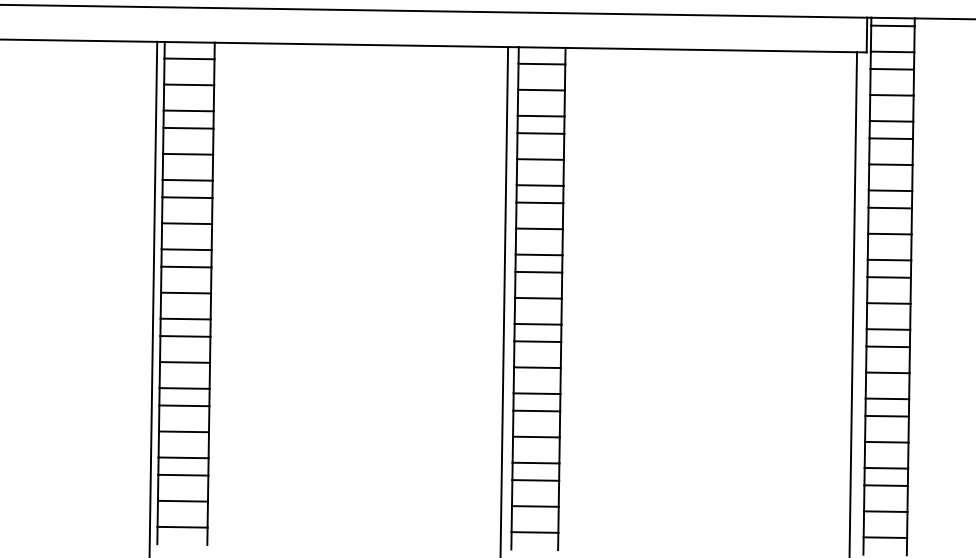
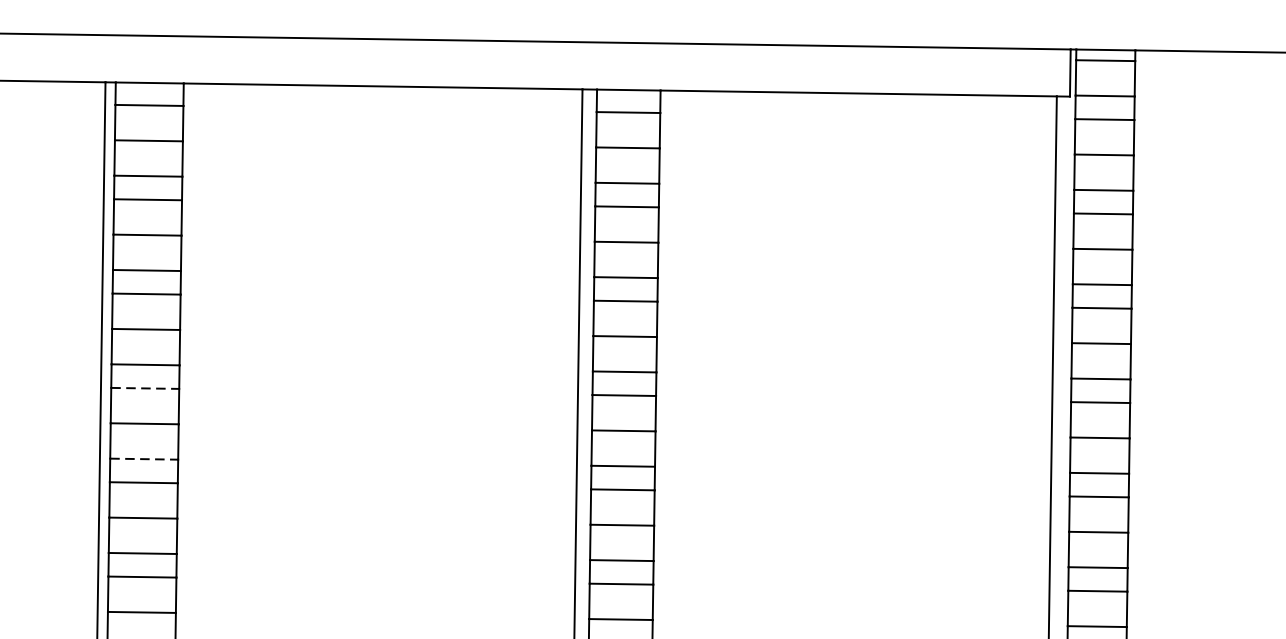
line: (186, 267) -> (145, 389), solid -> dashed
line: (186, 319) -> (145, 459), solid -> dashed

